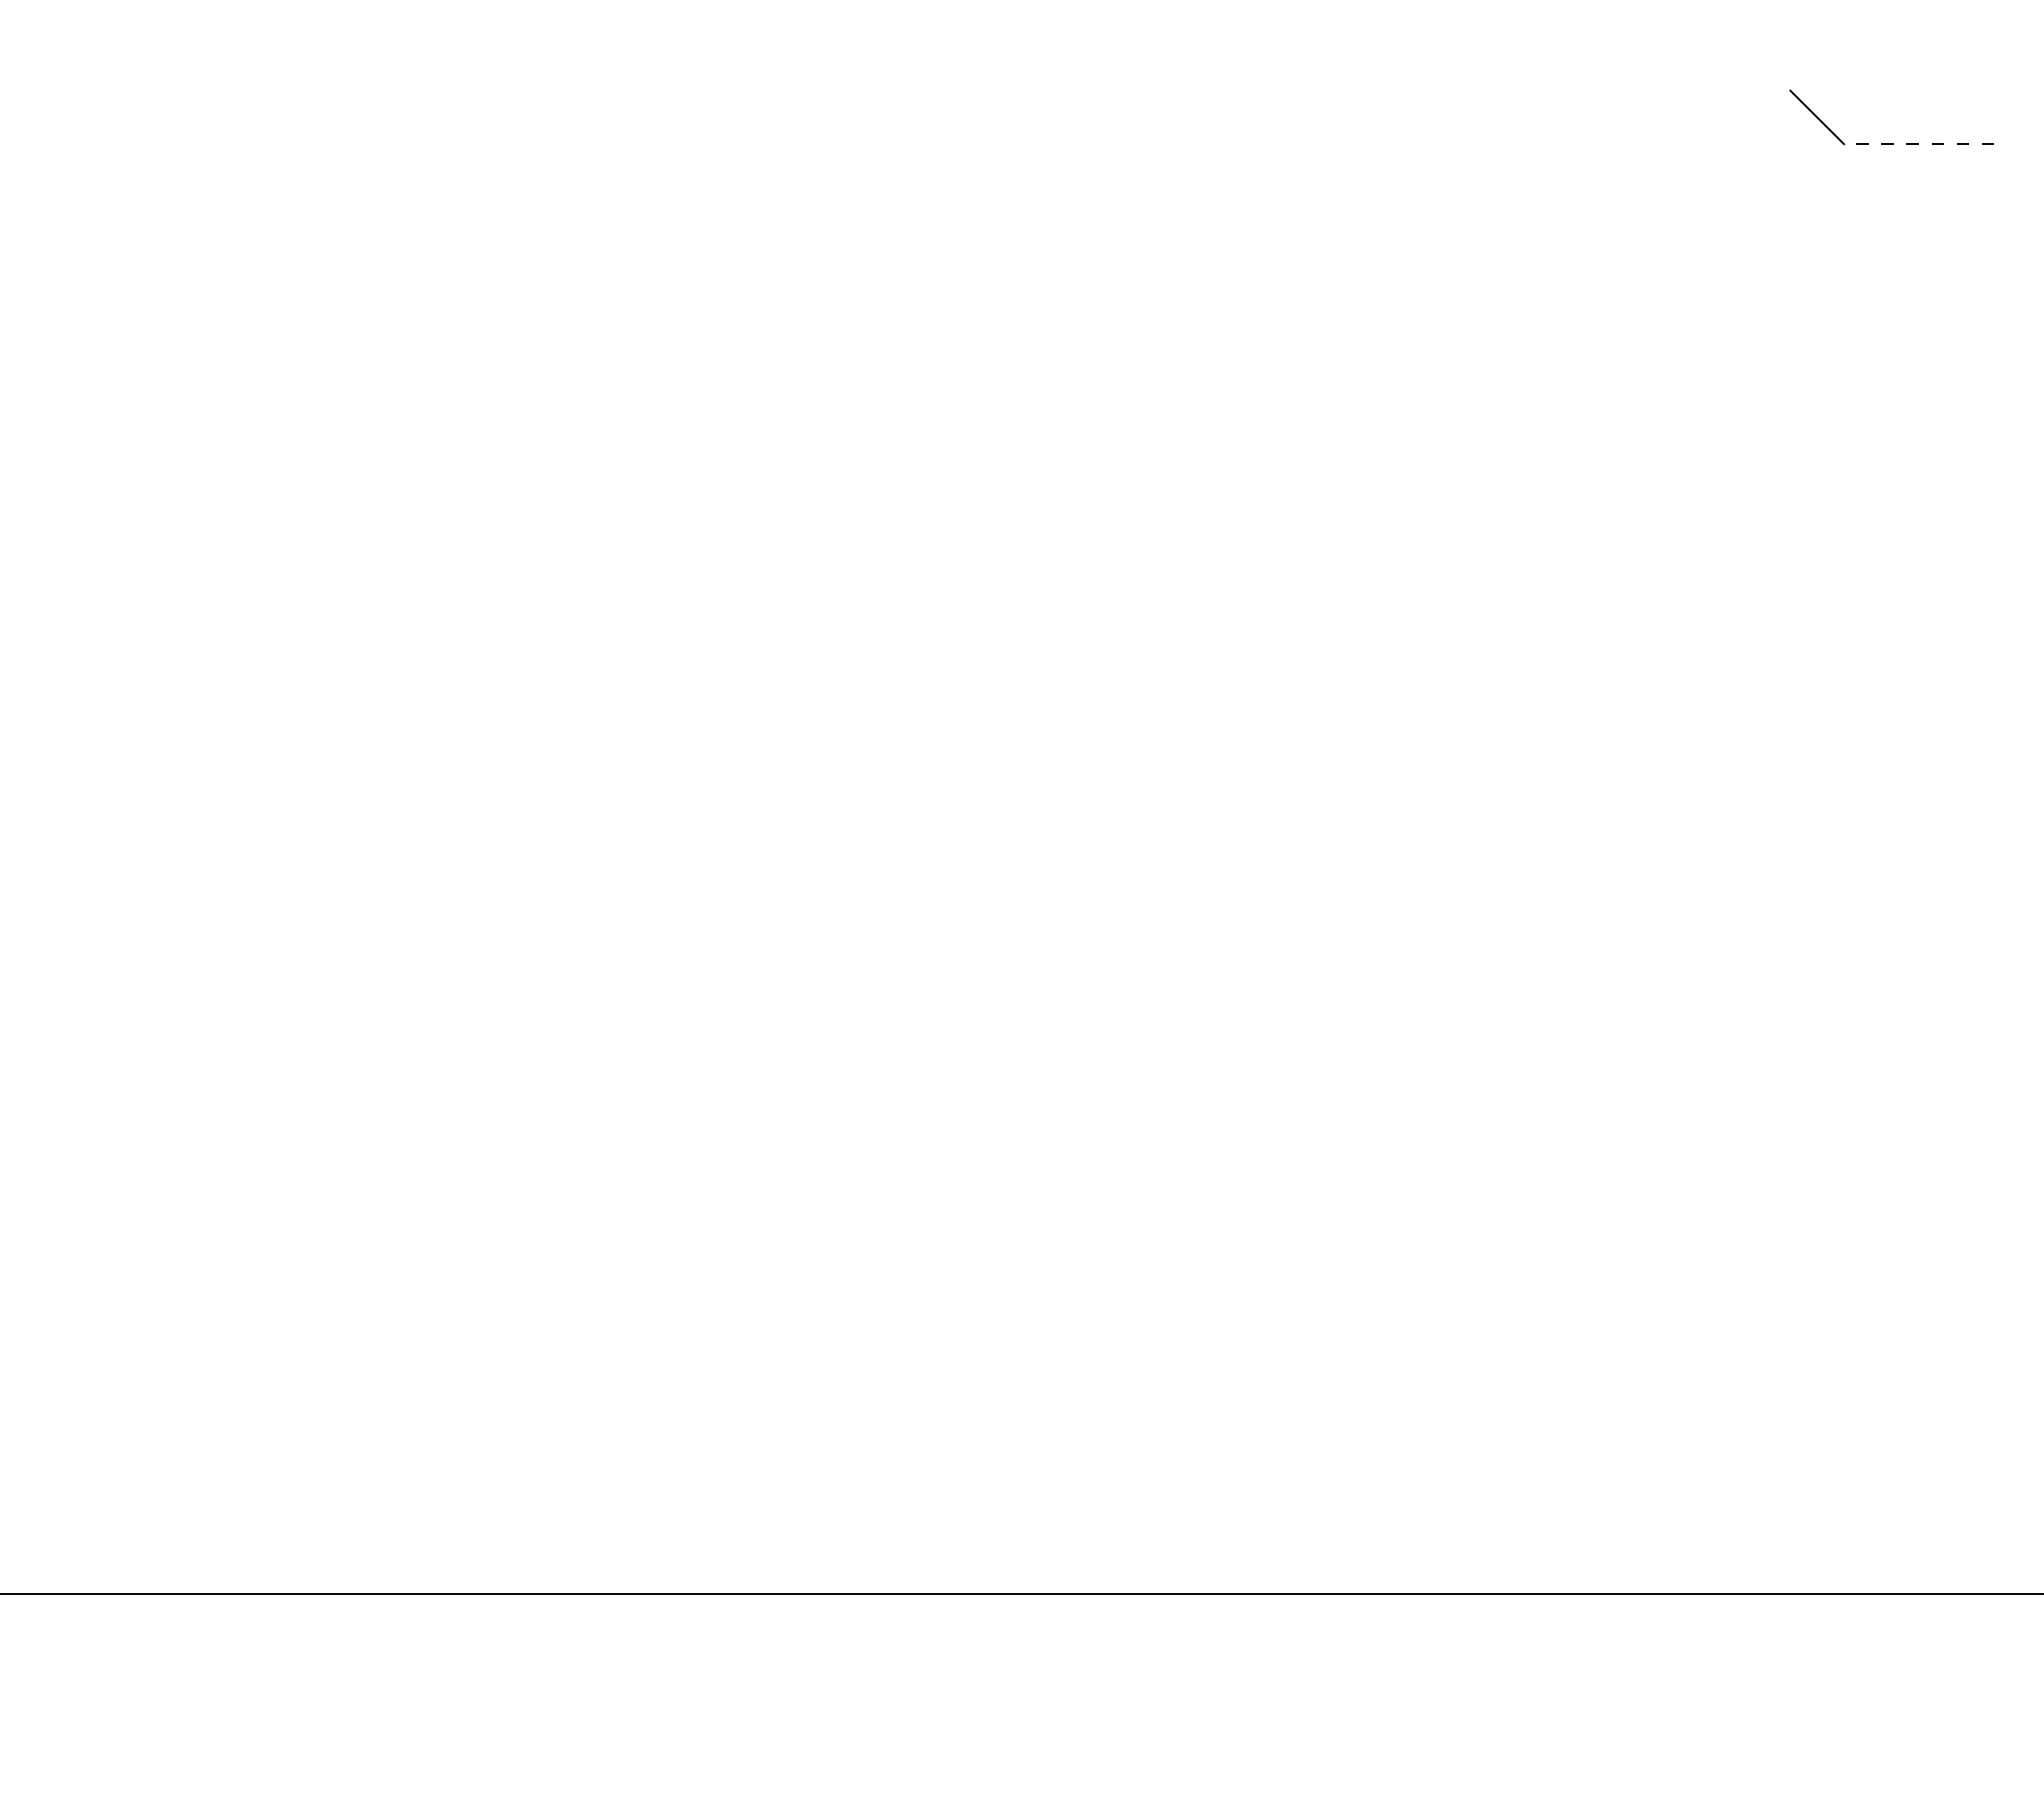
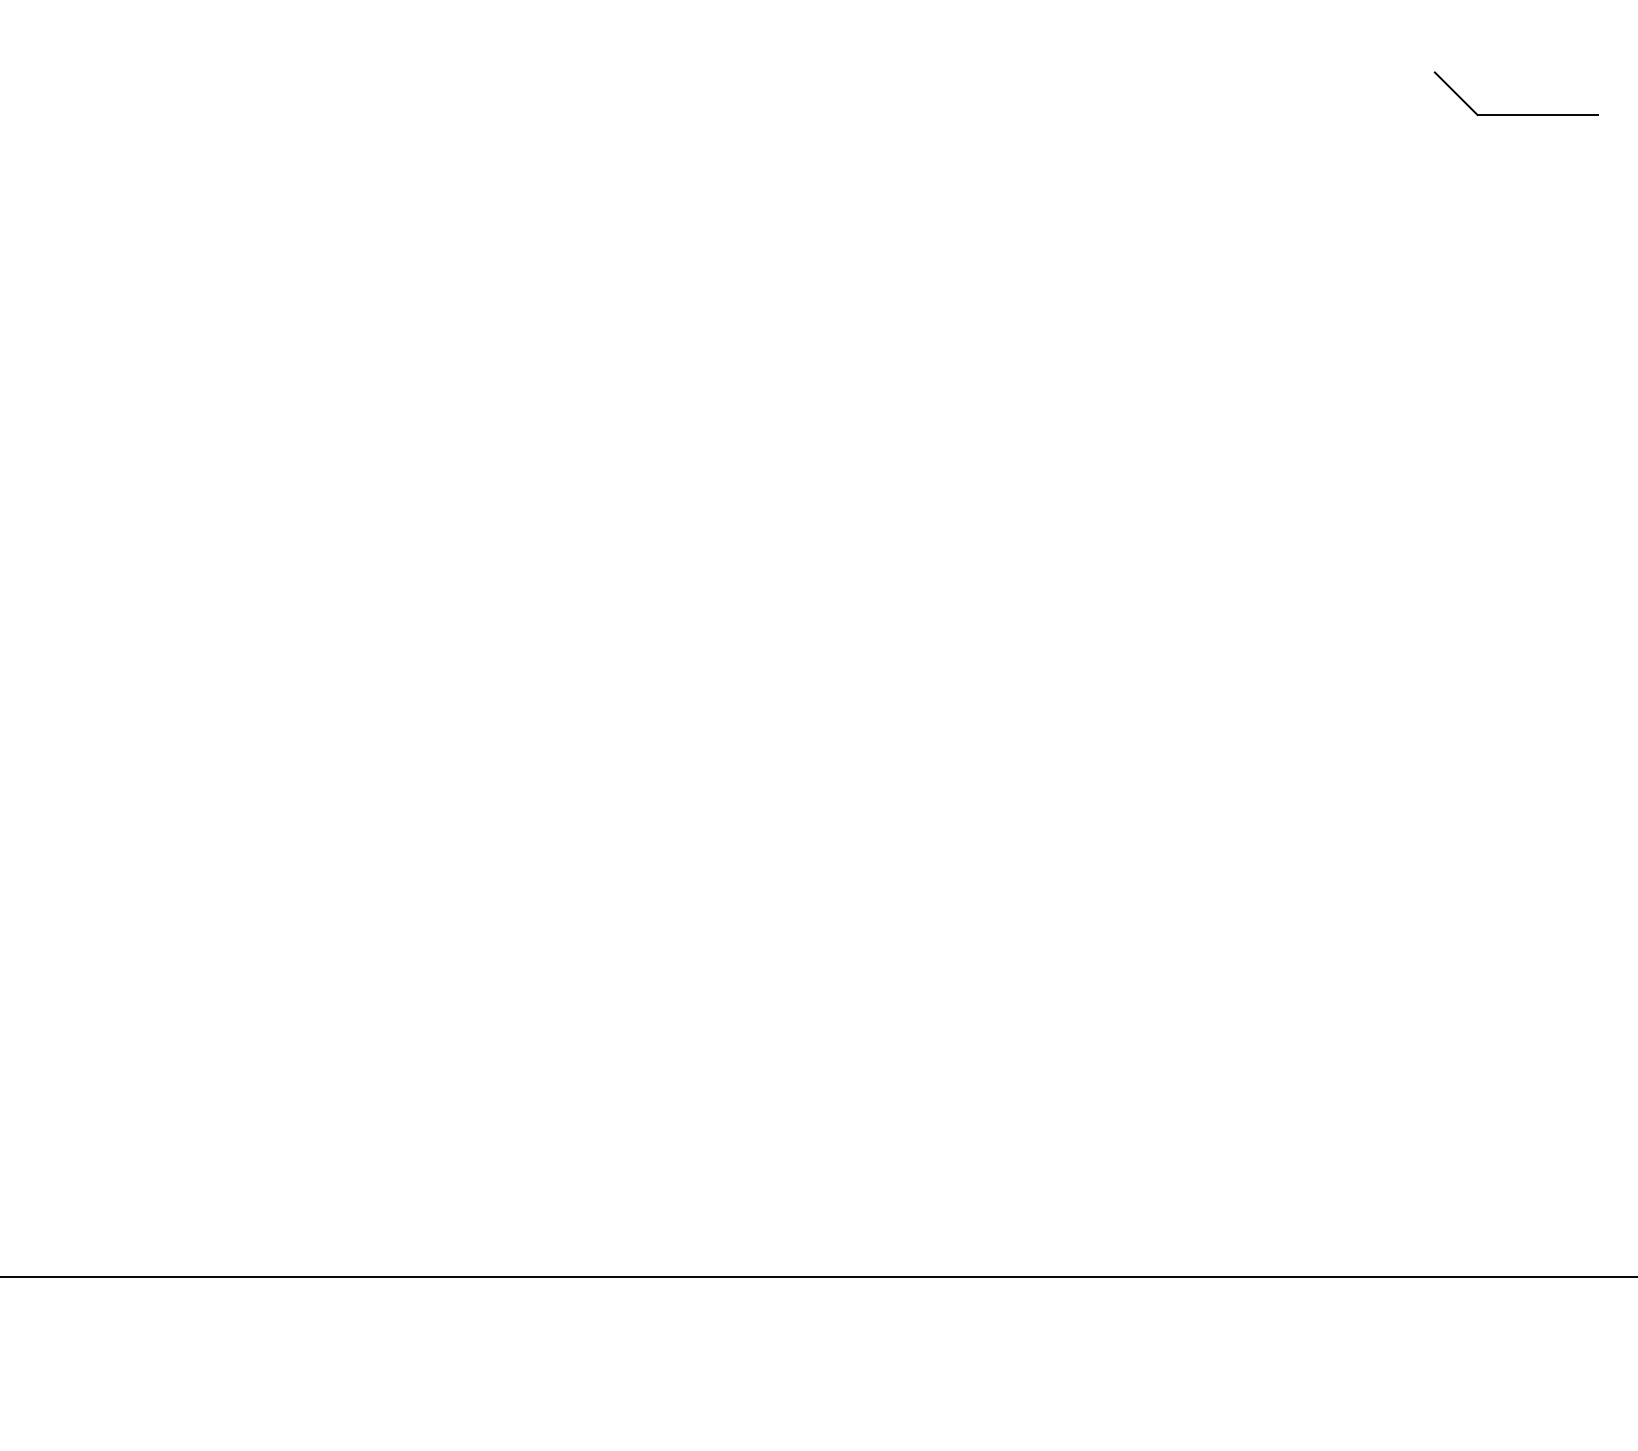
line: (1918, 143) -> (1537, 114), dashed -> solid

